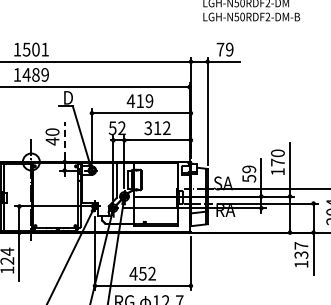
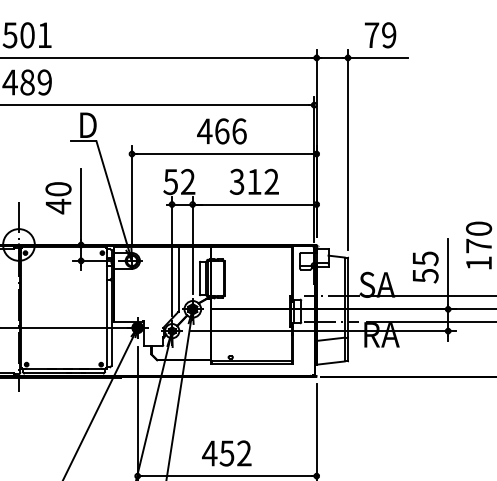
text: (144, 101) -> (230, 132), 419 -> 466
line: (64, 140) -> (80, 204), dashed -> solid
text: (249, 169) -> (426, 258), 59 -> 55

